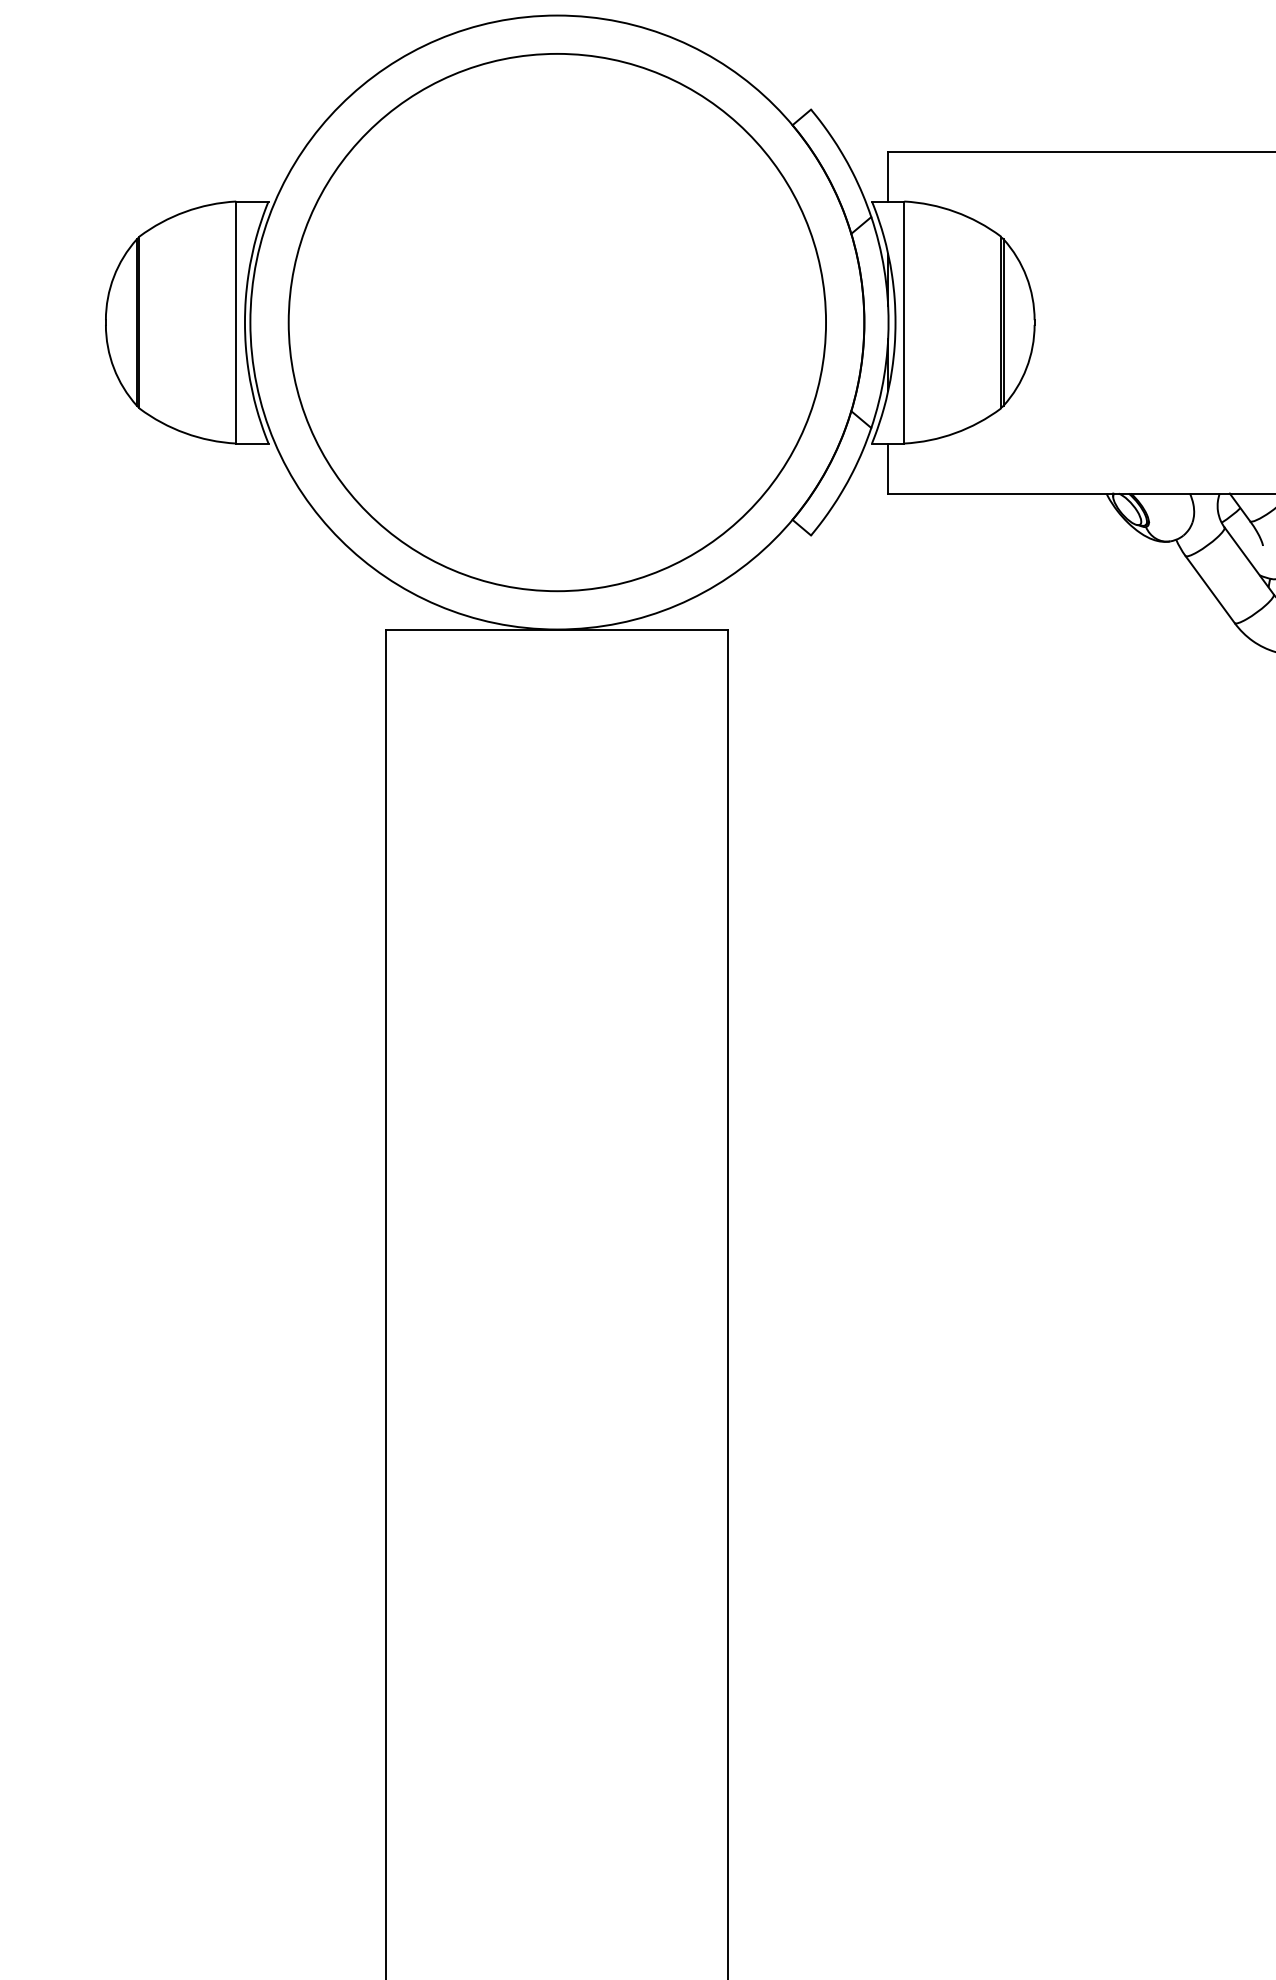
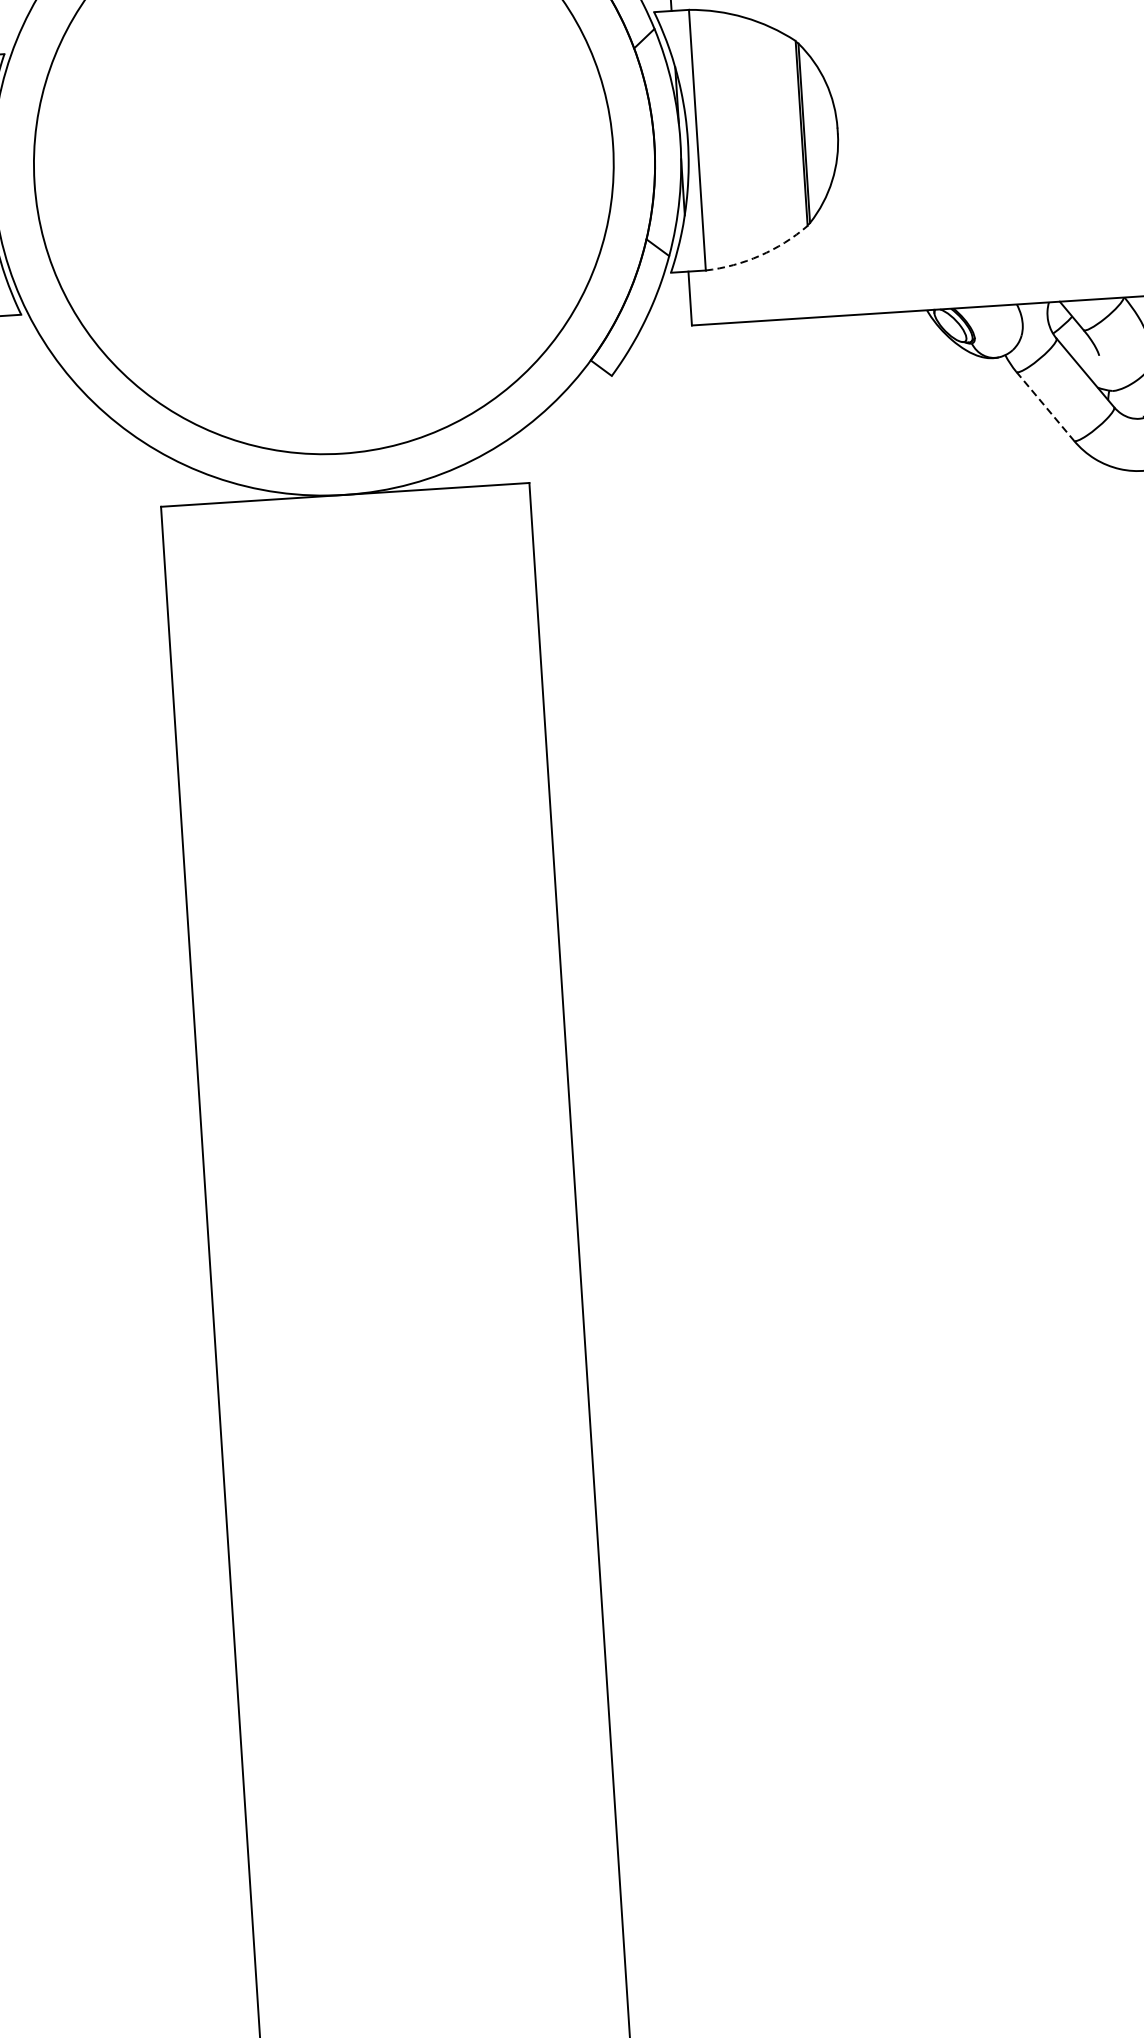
arc: (955, 433) -> (760, 256), solid -> dashed
line: (1210, 589) -> (1045, 406), solid -> dashed

